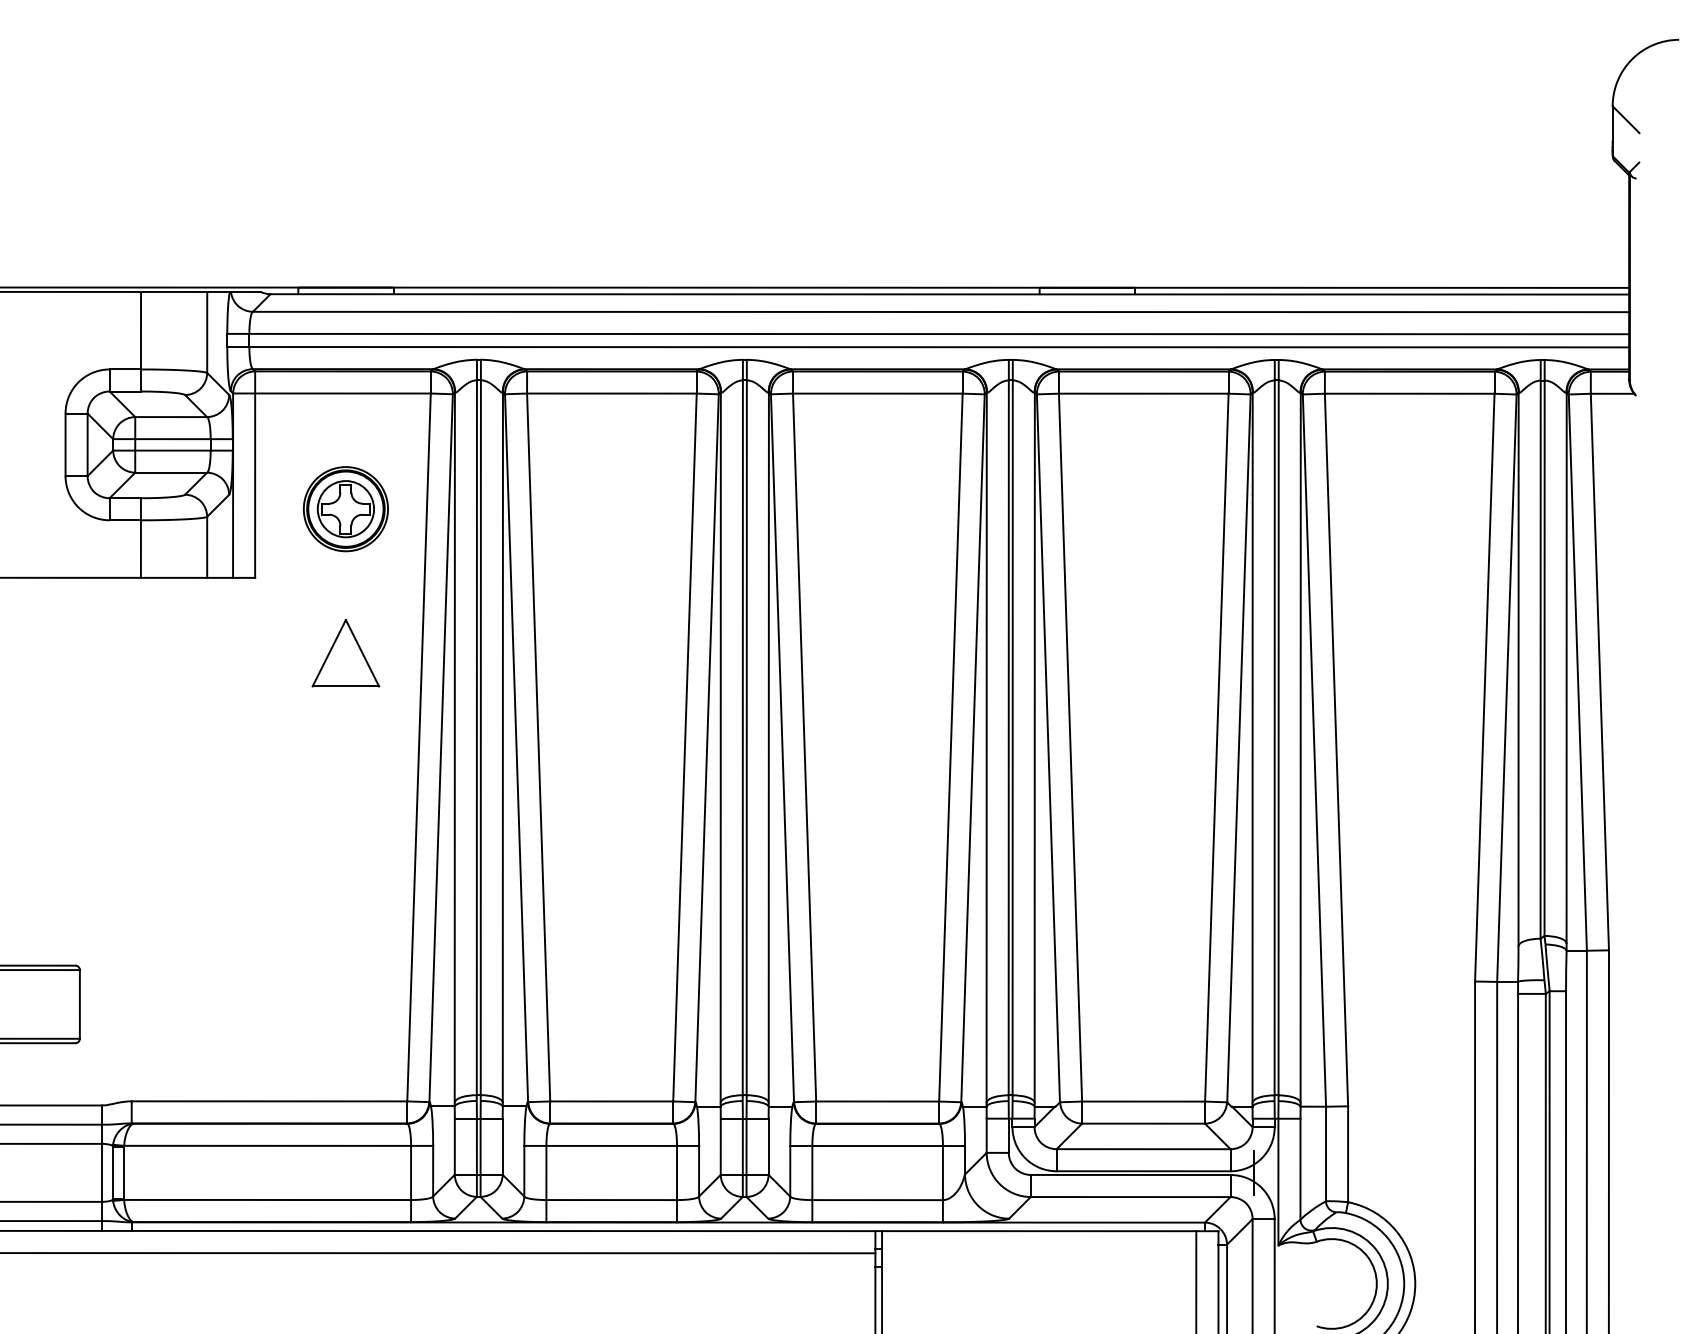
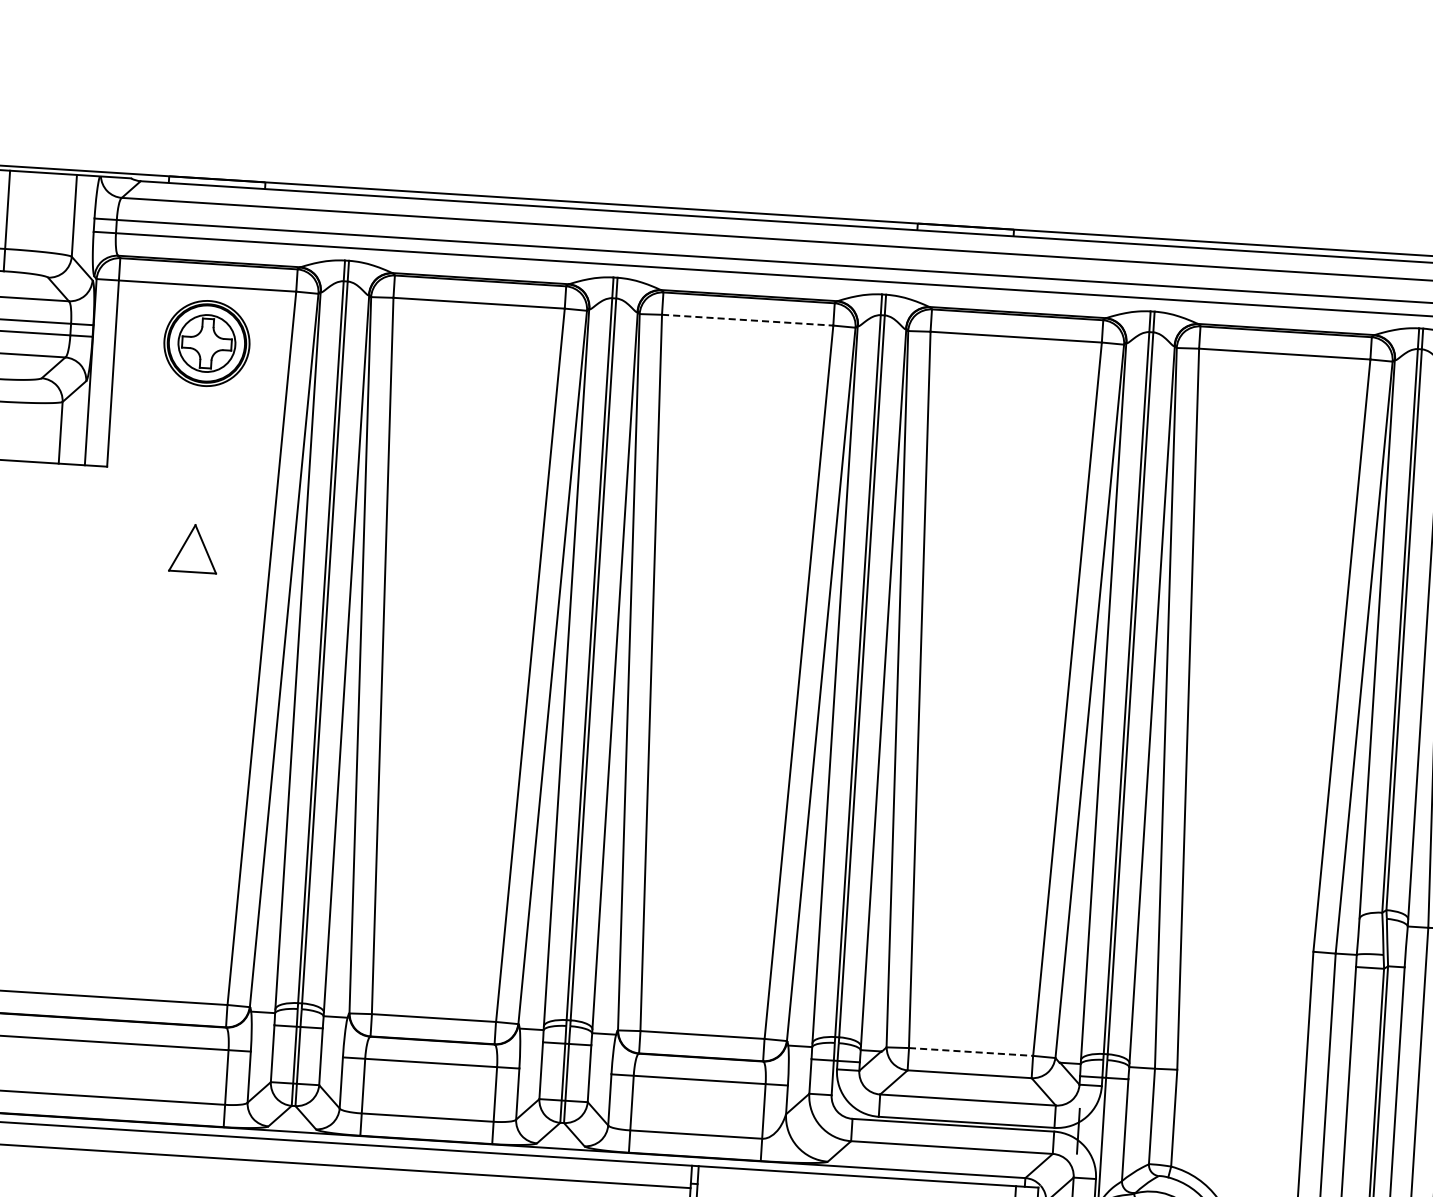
line: (877, 393) -> (747, 320), solid -> dashed
part: (345, 509) -> (206, 343), moved
part: (345, 653) -> (193, 548), size x0.7
line: (1144, 1101) -> (971, 1051), solid -> dashed

